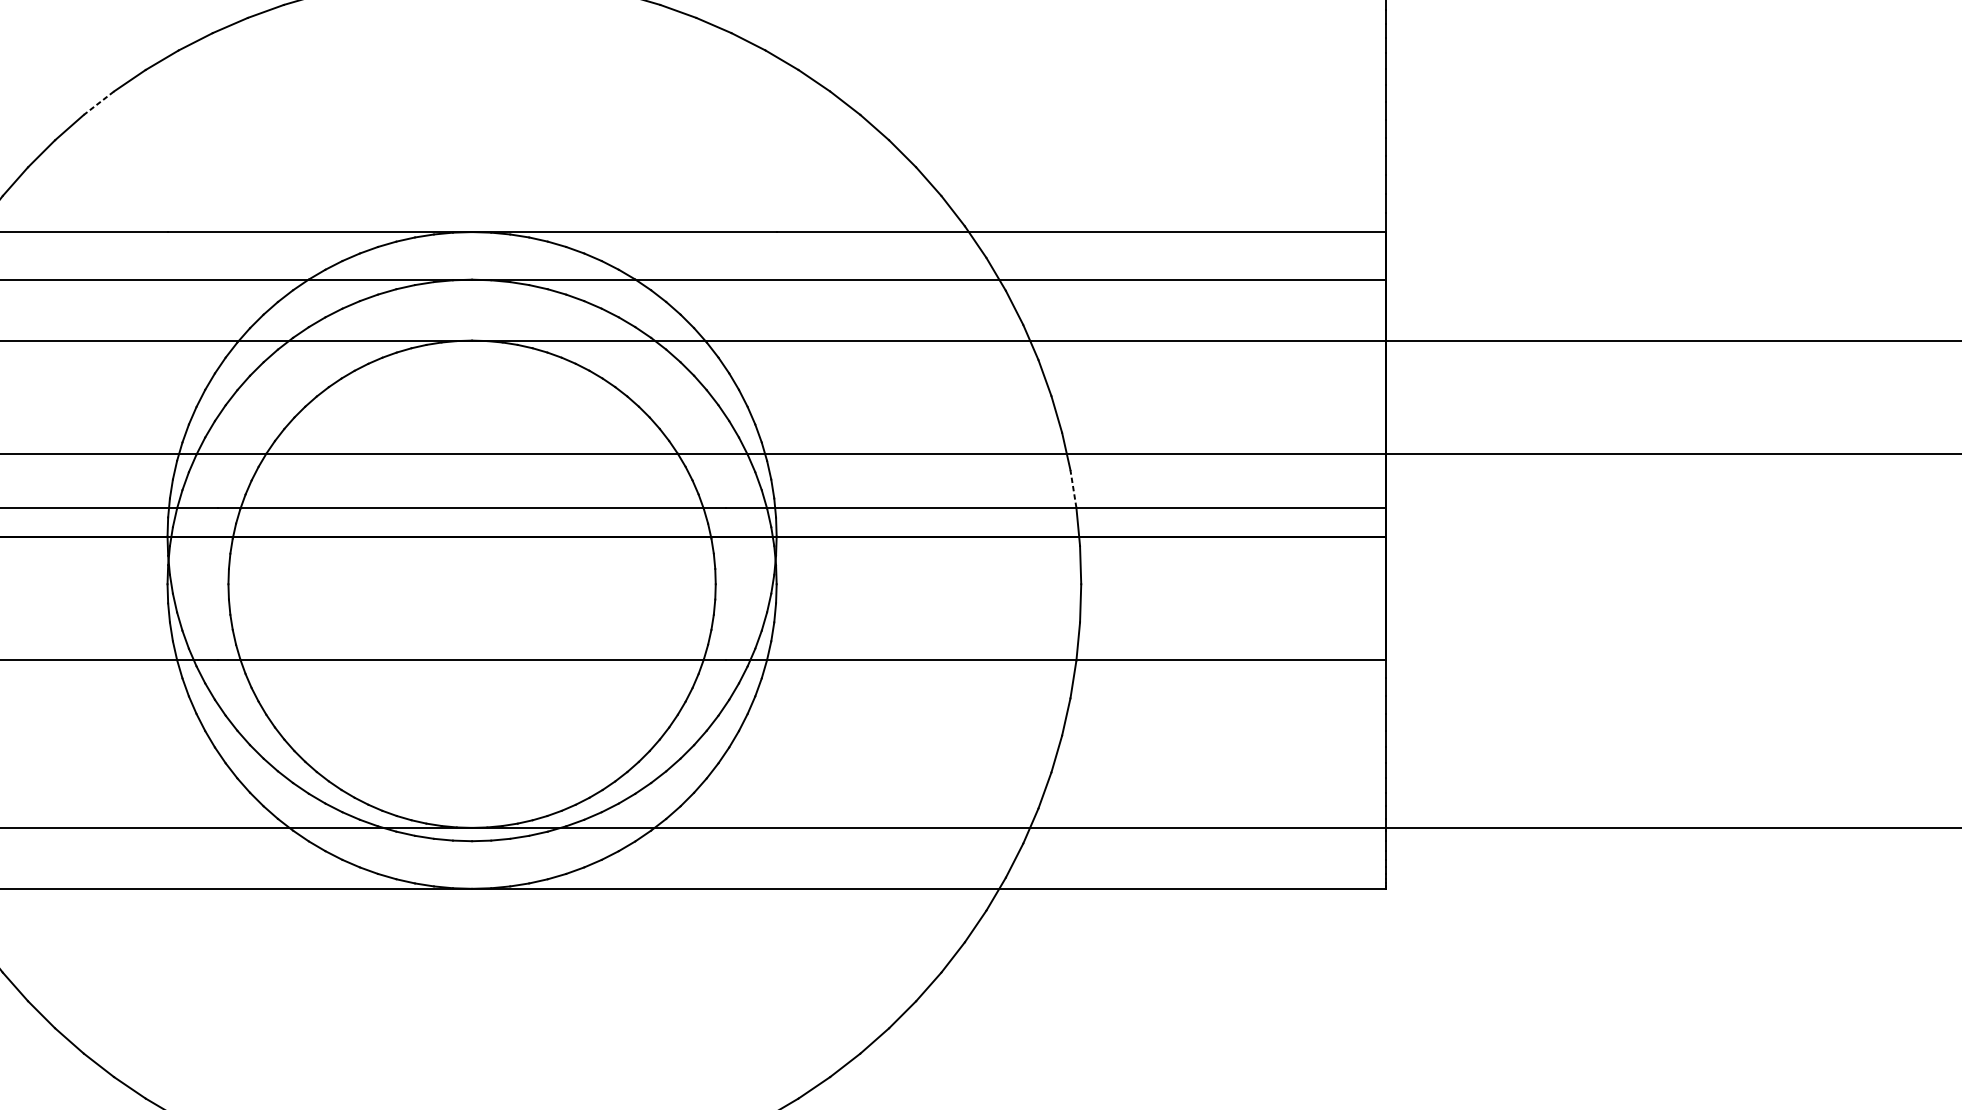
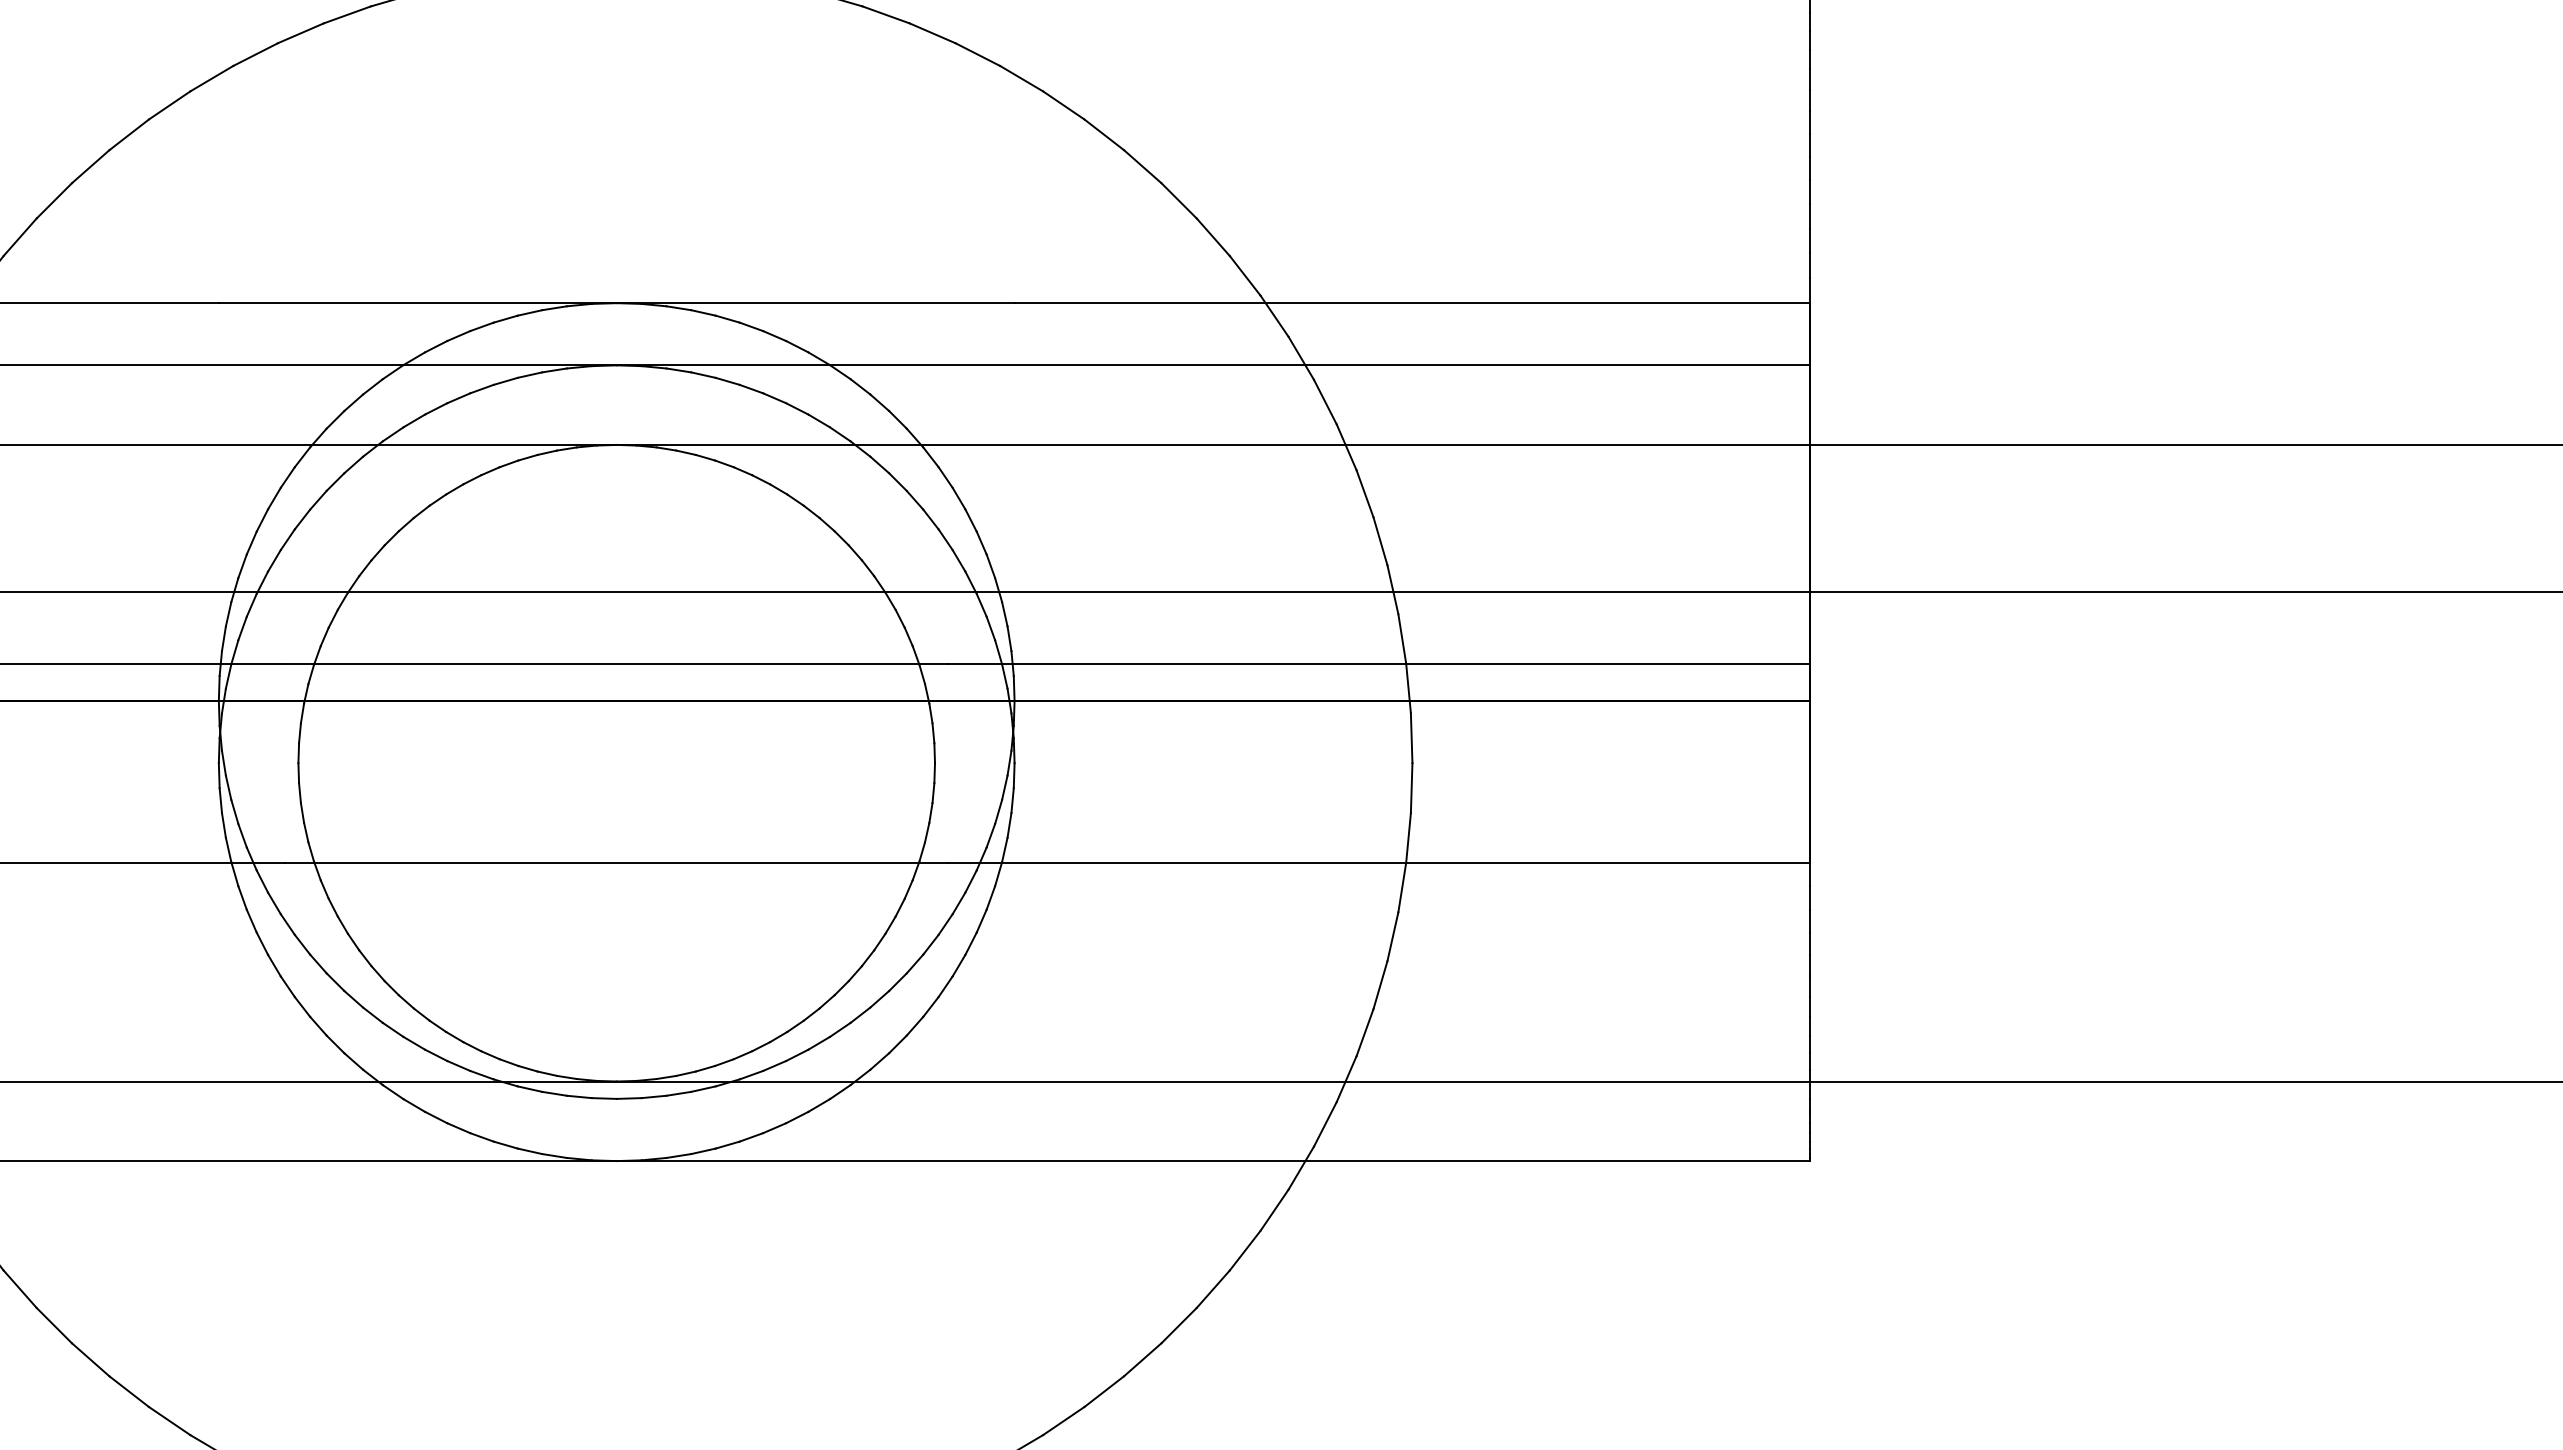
line: (99, 102) -> (129, 134), dashed -> solid
line: (1073, 488) -> (1402, 638), dashed -> solid

